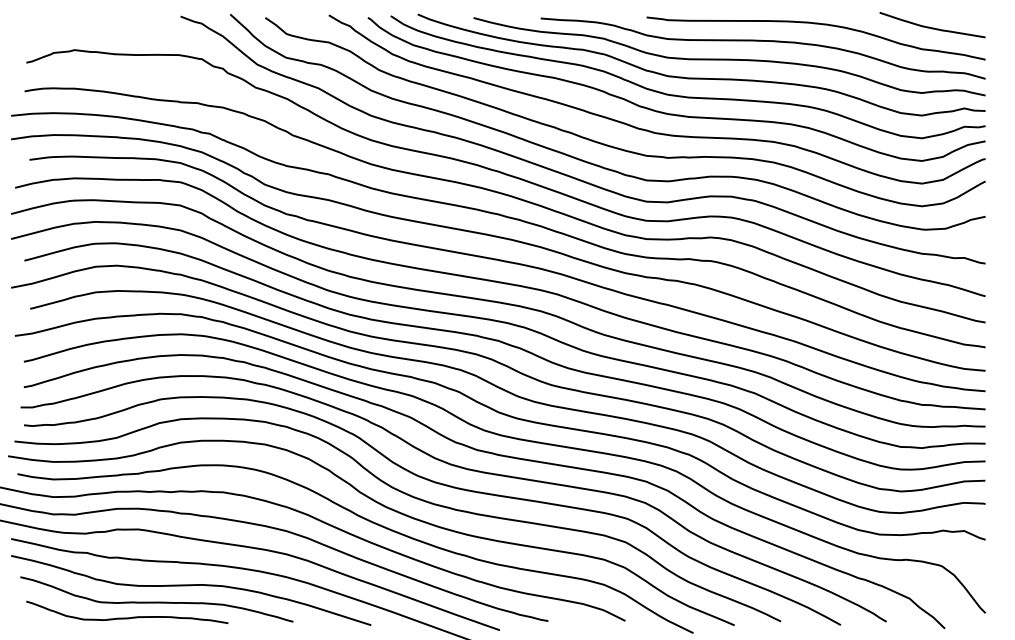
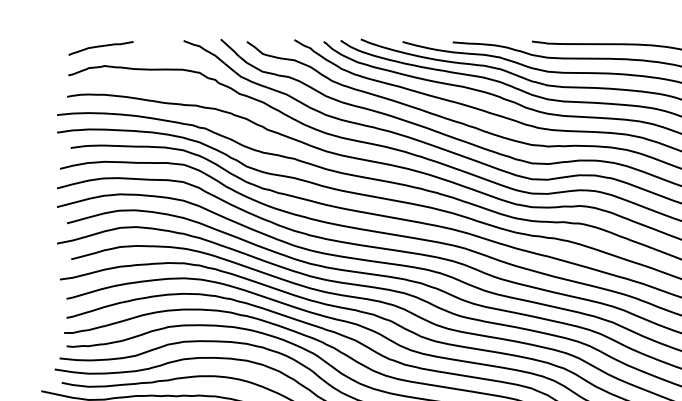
curve: (69, 24) -> (100, 46), added

